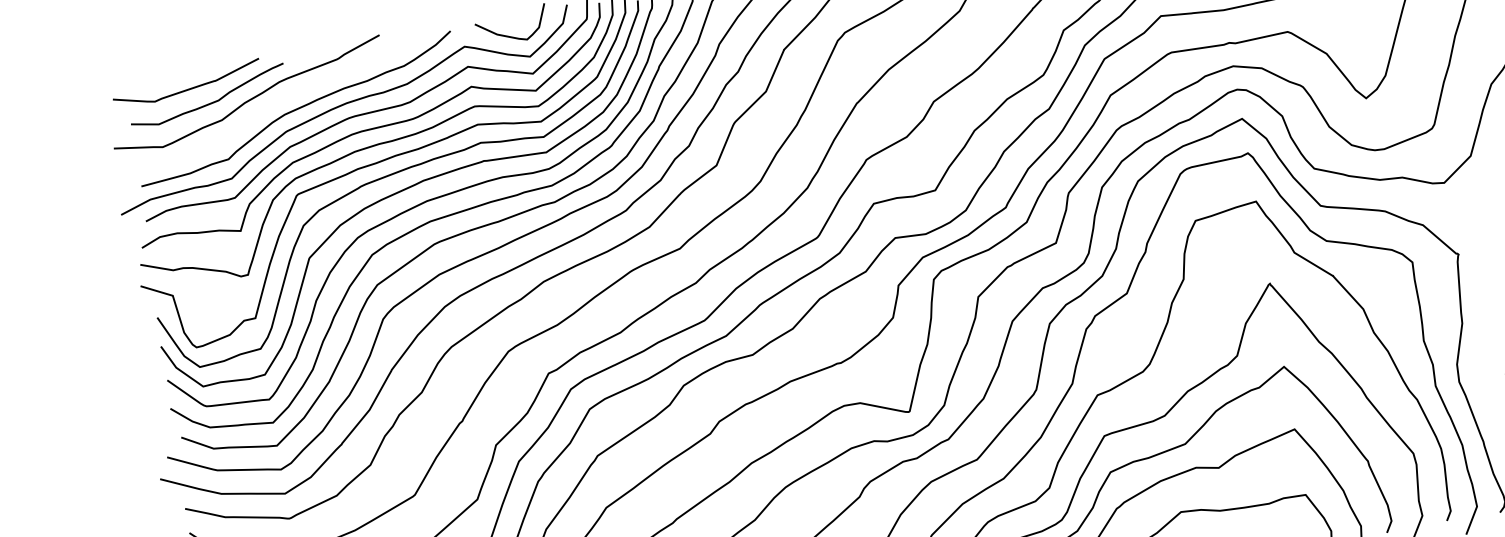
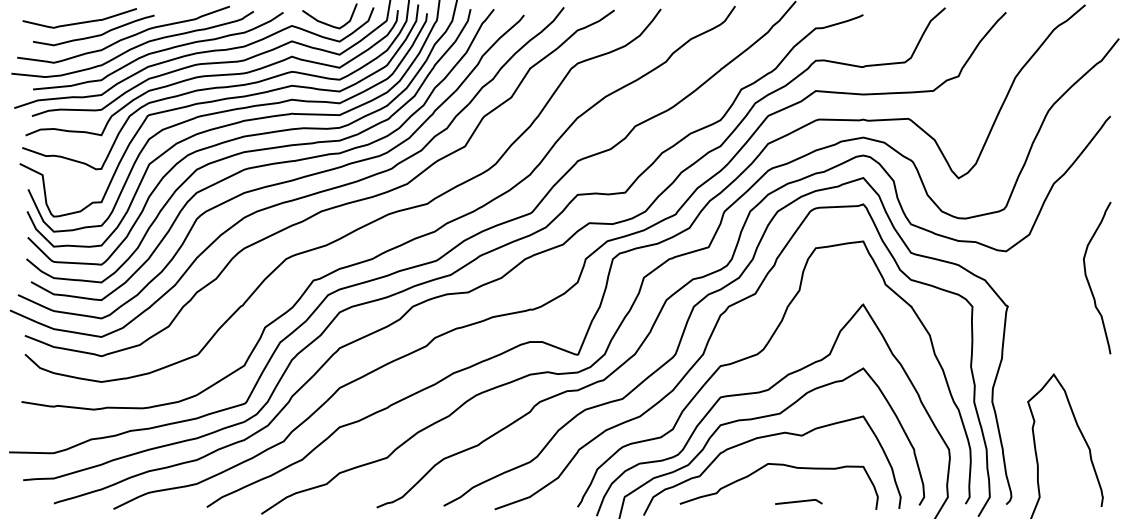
curve: (264, 108) -> (134, 46), added

